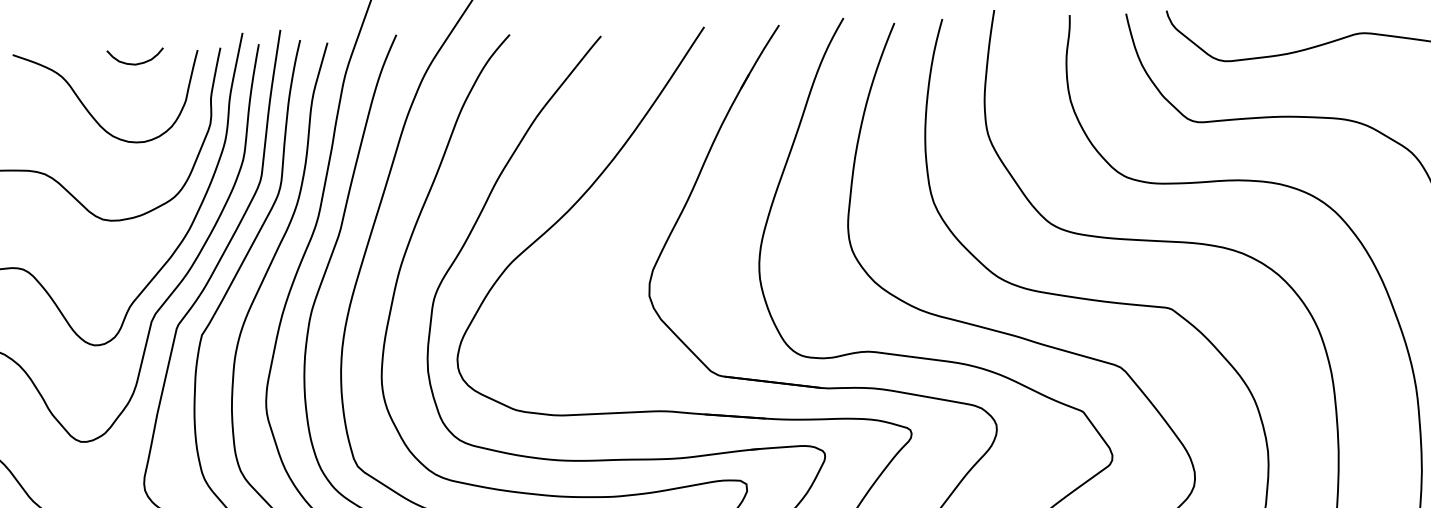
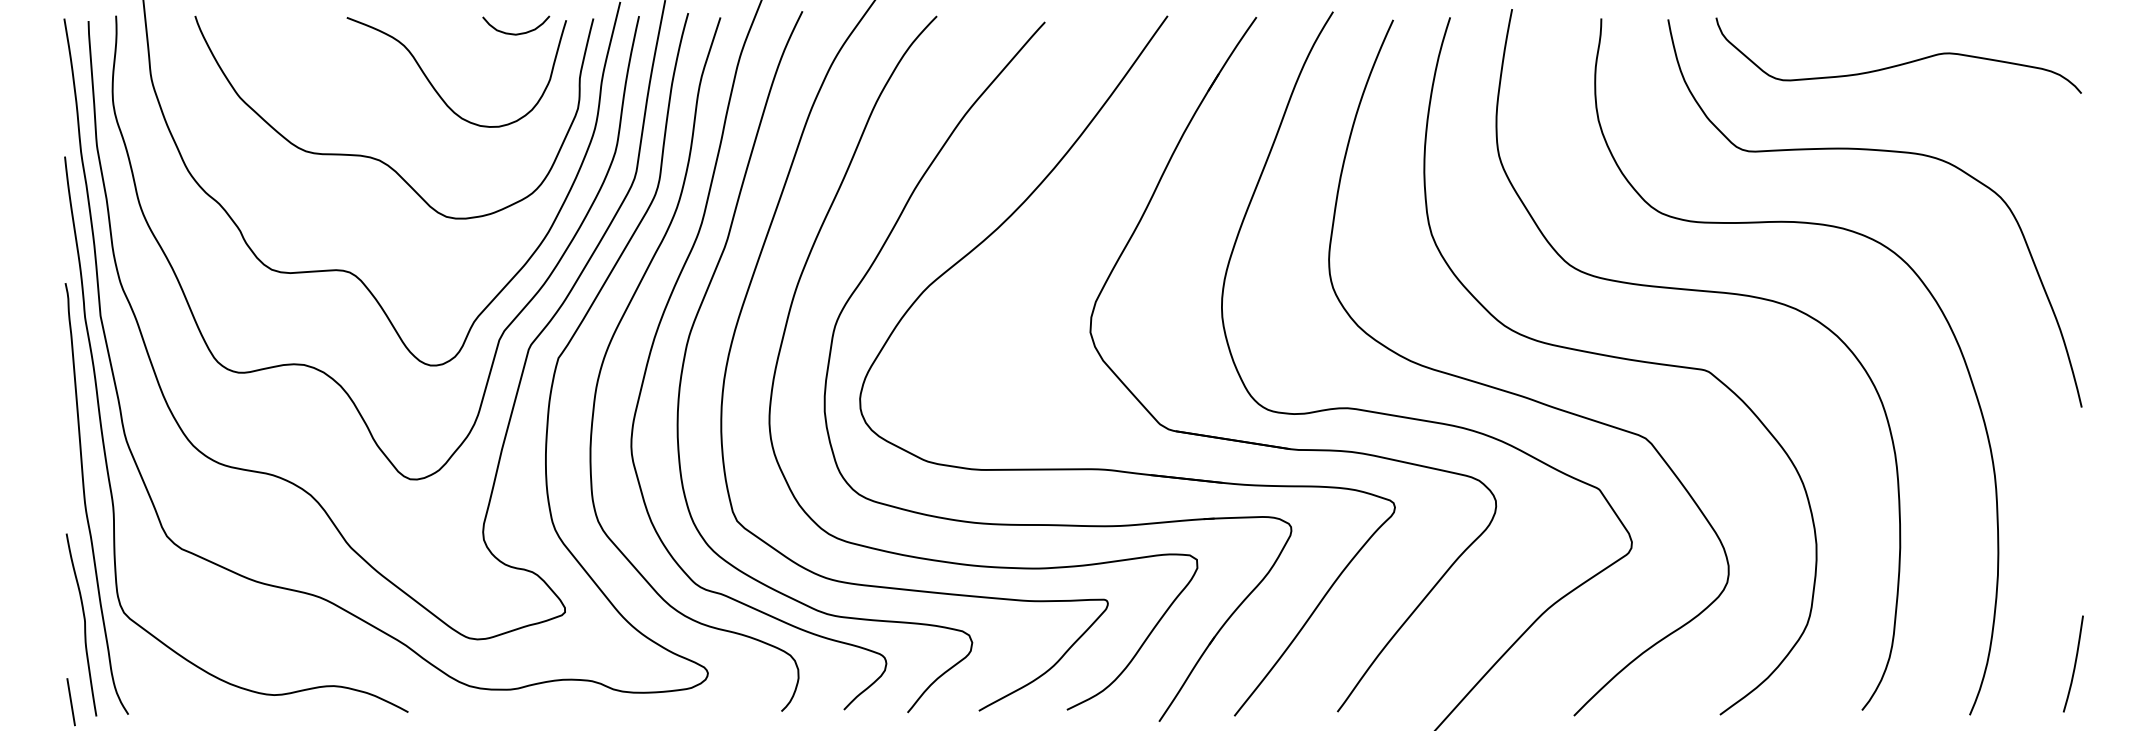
curve: (135, 63) -> (516, 33), moved

